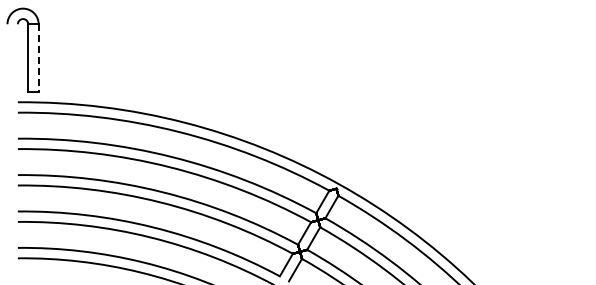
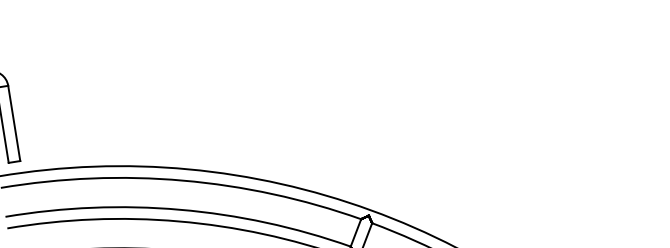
line: (38, 58) -> (14, 123), dashed -> solid

